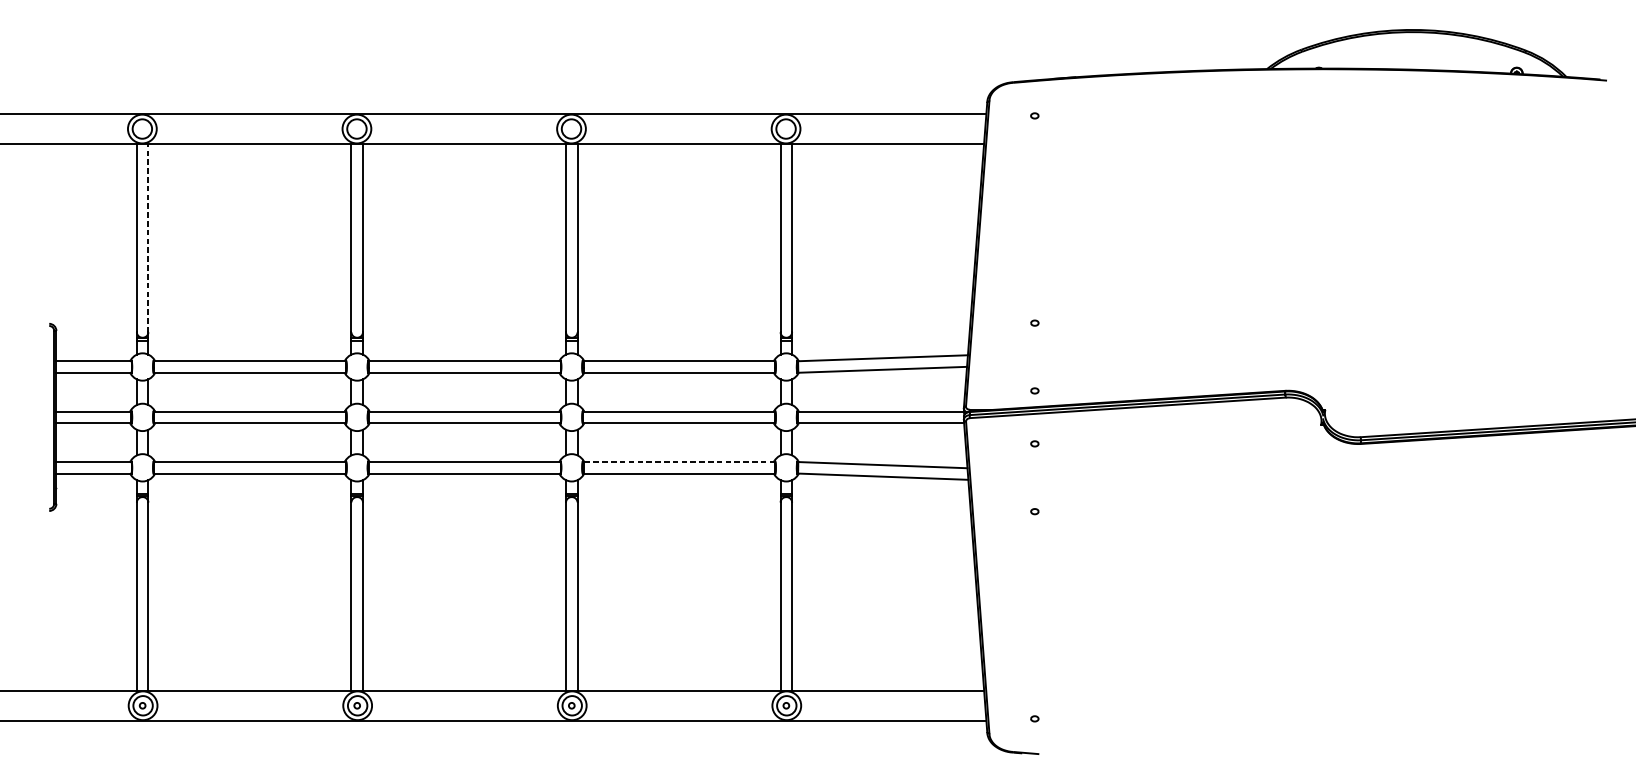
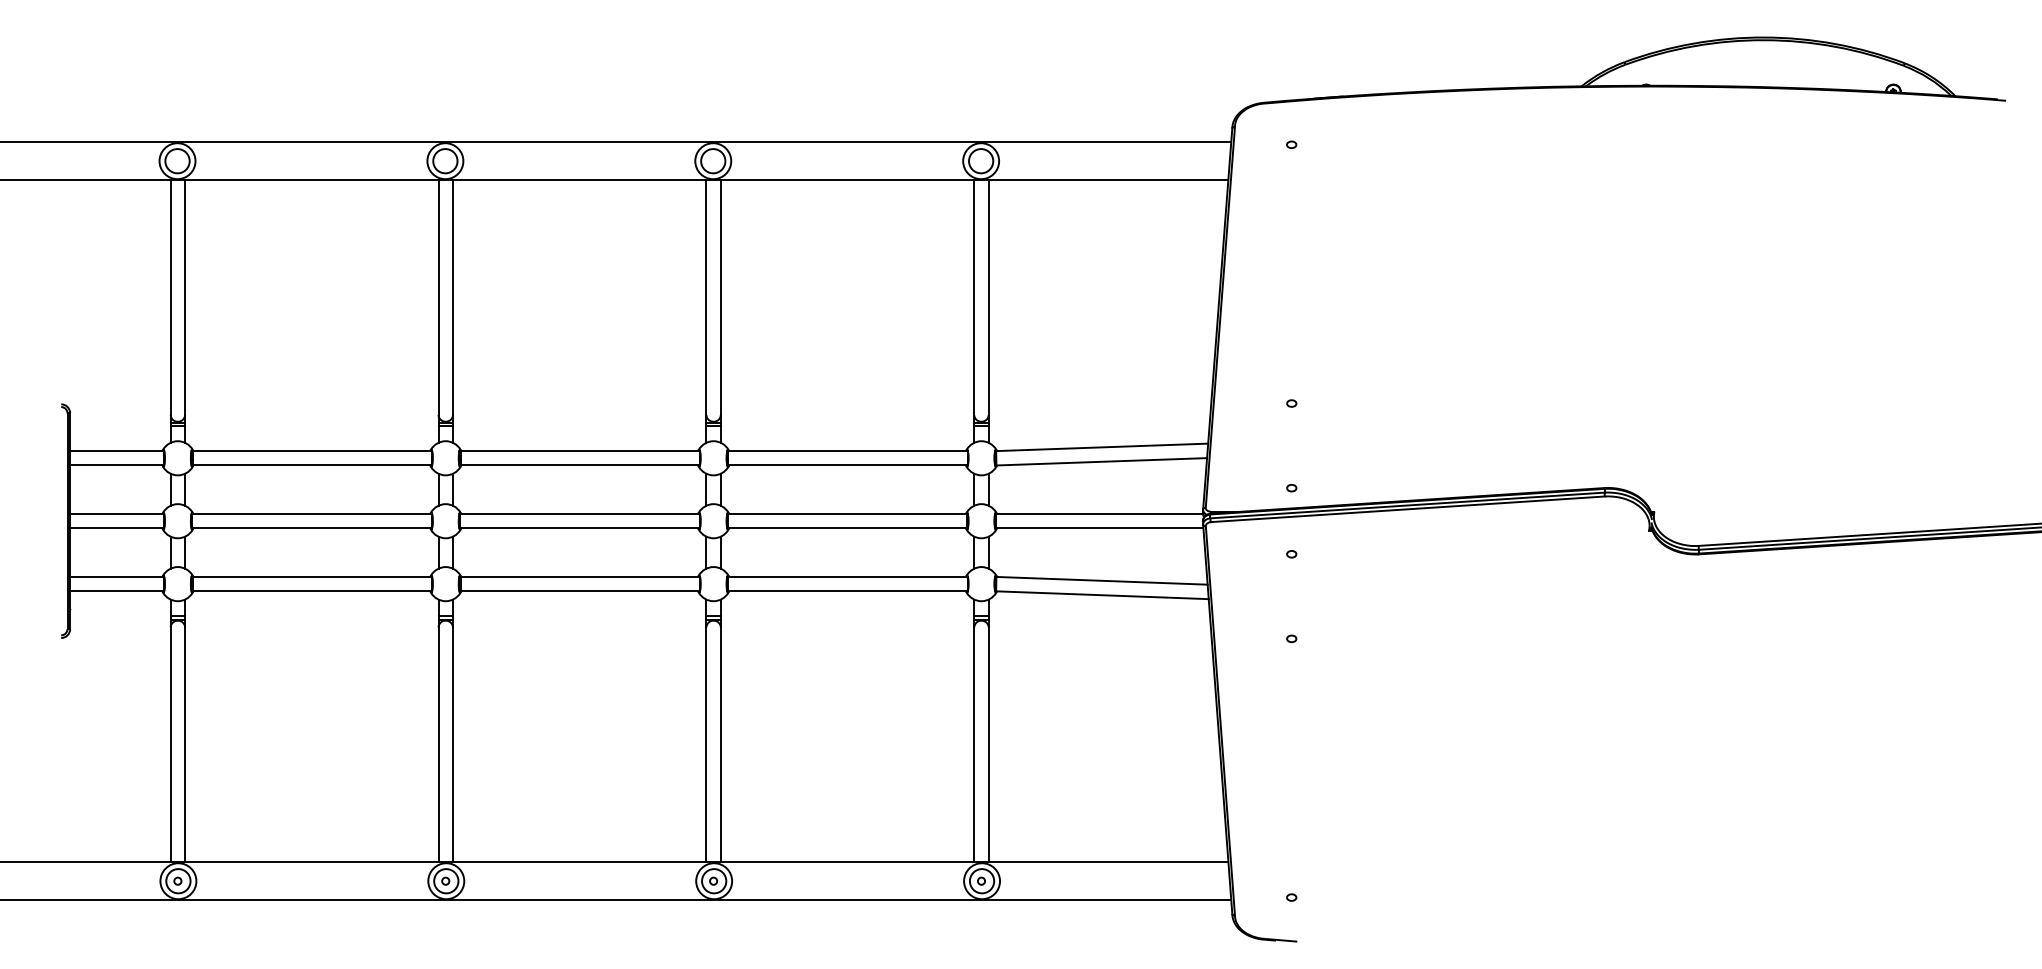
line: (148, 238) -> (185, 297), dashed -> solid
line: (679, 461) -> (848, 576), dashed -> solid

